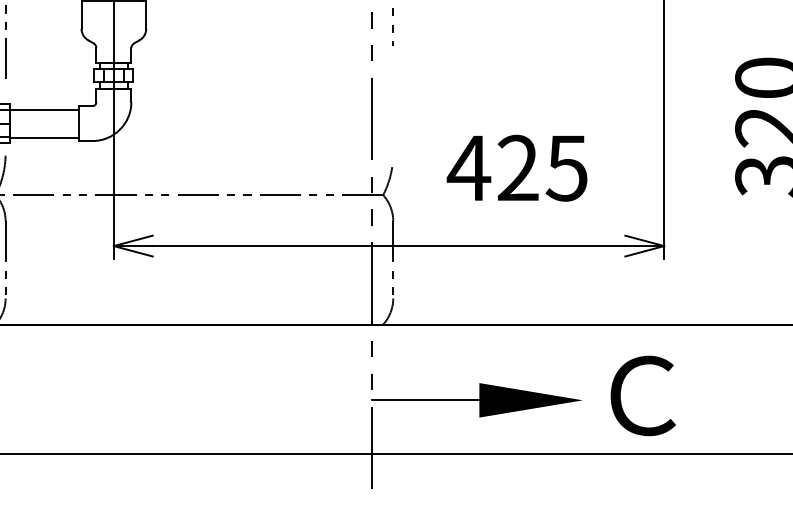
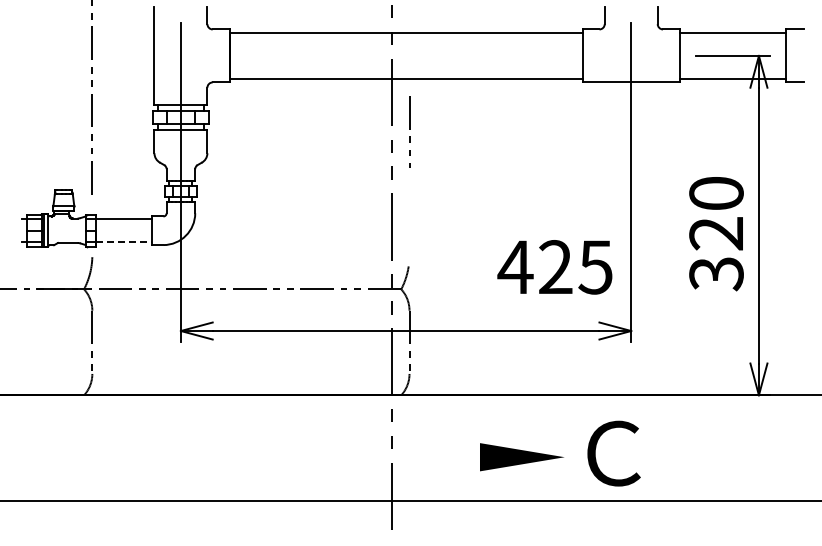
line: (44, 137) -> (124, 242), solid -> dashed
text: (516, 168) -> (554, 267), moved
line: (424, 400) -> (435, 457), removed

